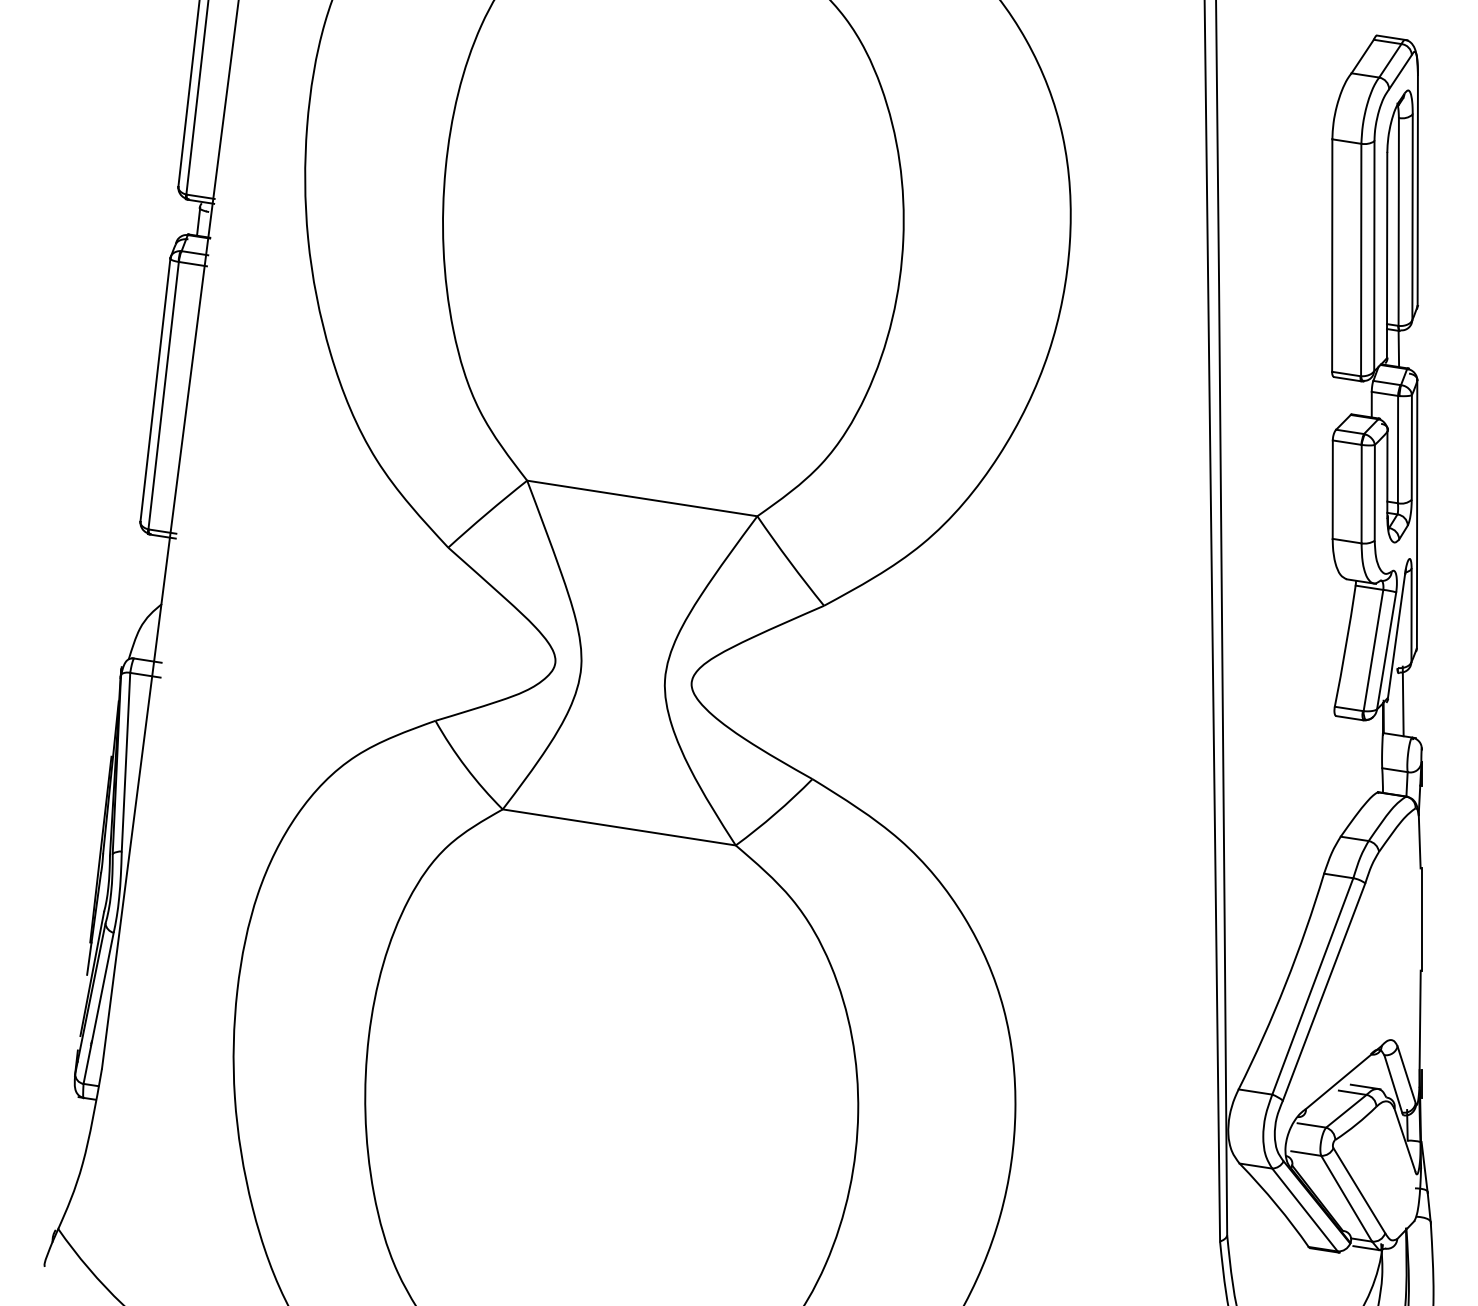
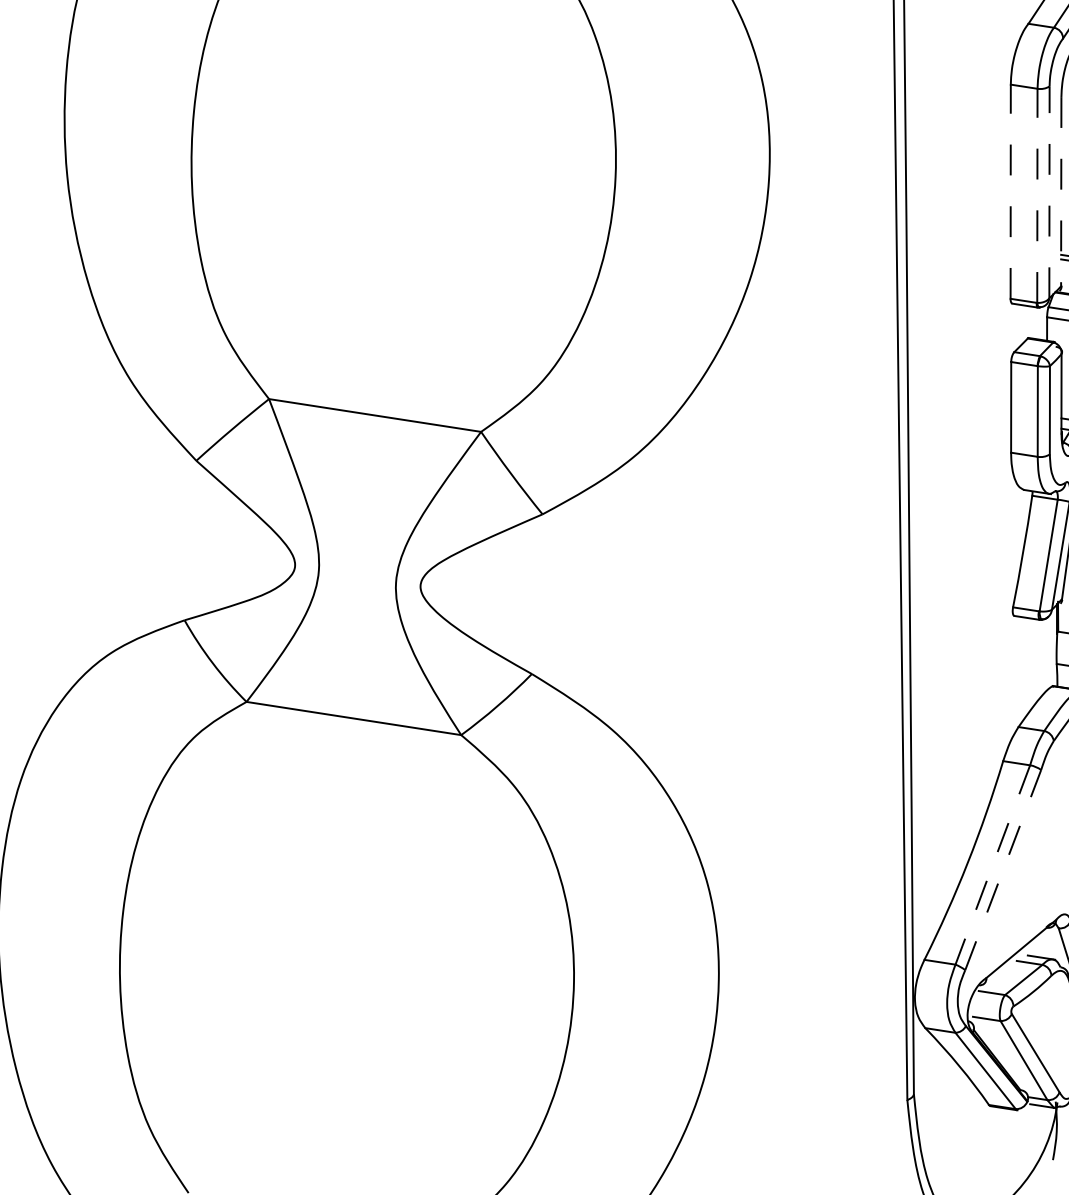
line: (1332, 255) -> (1010, 191), solid -> dashed
line: (1387, 255) -> (1061, 191), solid -> dashed
line: (1374, 256) -> (1049, 192), solid -> dashed
line: (1361, 259) -> (1037, 195), solid -> dashed
line: (1312, 986) -> (992, 865), solid -> dashed
line: (1324, 991) -> (1003, 869), solid -> dashed

